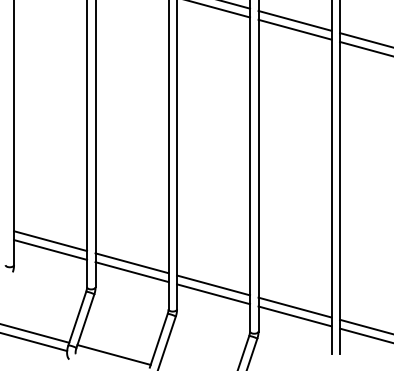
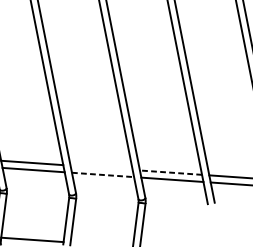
line: (213, 285) -> (101, 167), removed
line: (213, 294) -> (103, 175), solid -> dashed
line: (295, 307) -> (171, 172), solid -> dashed

